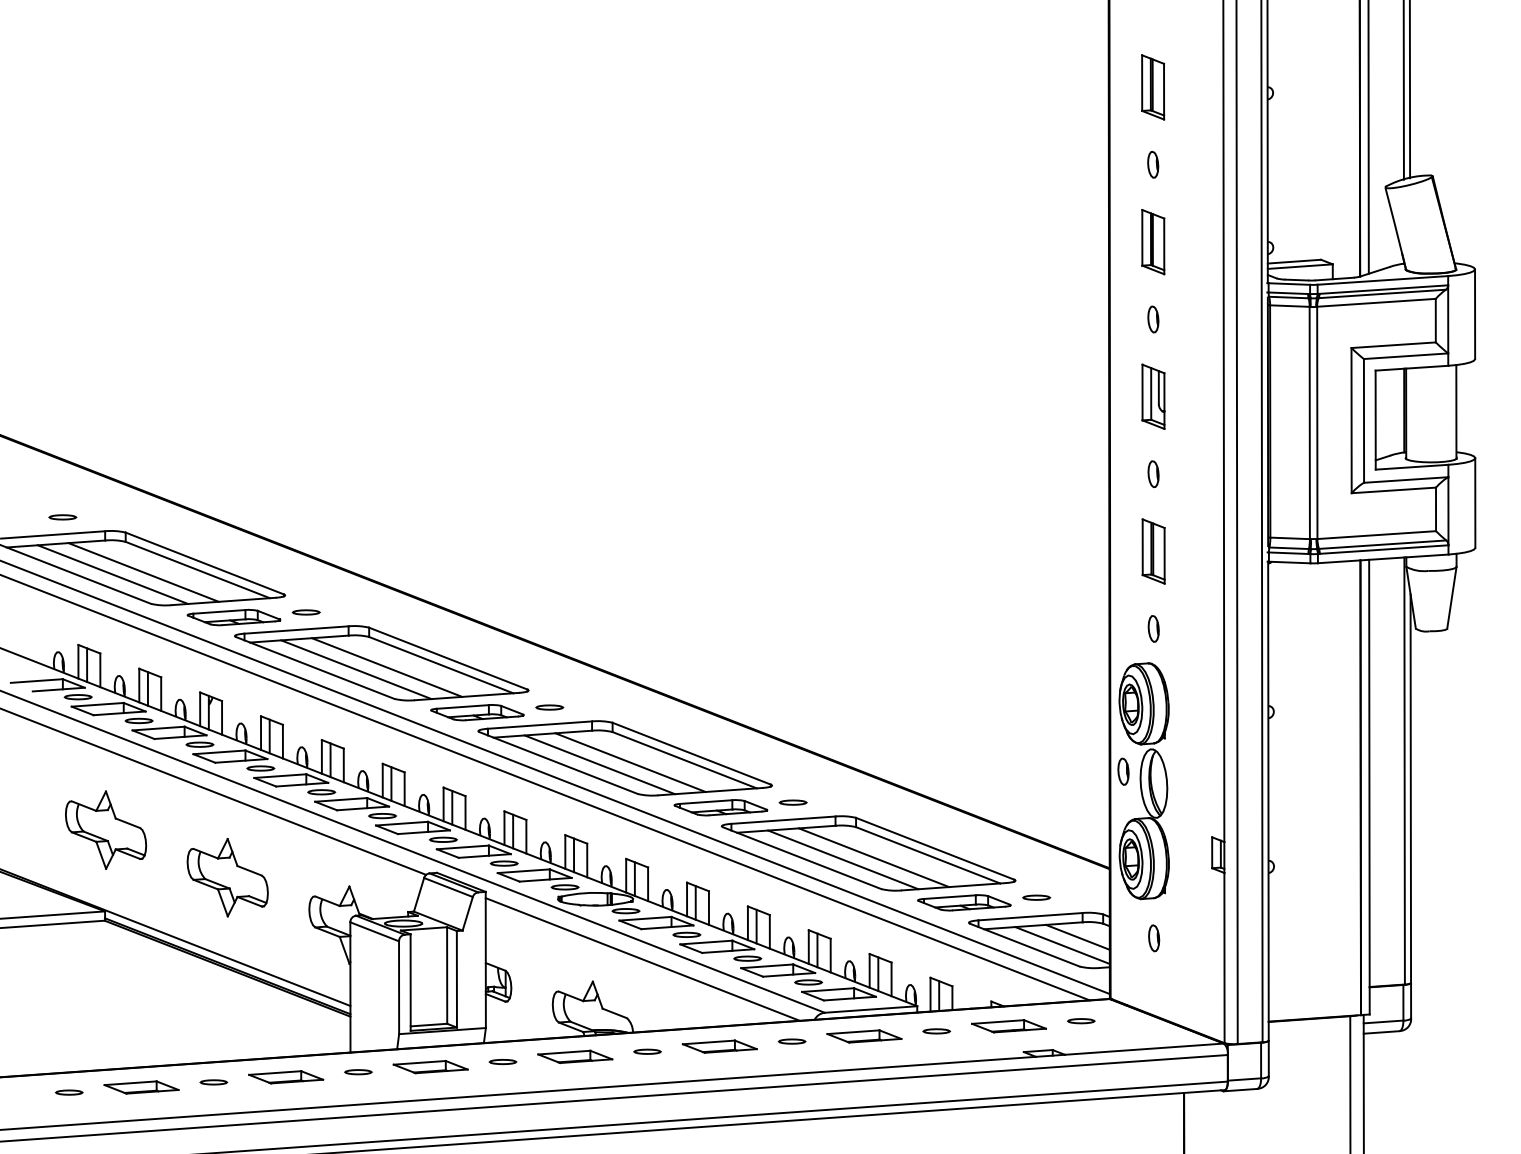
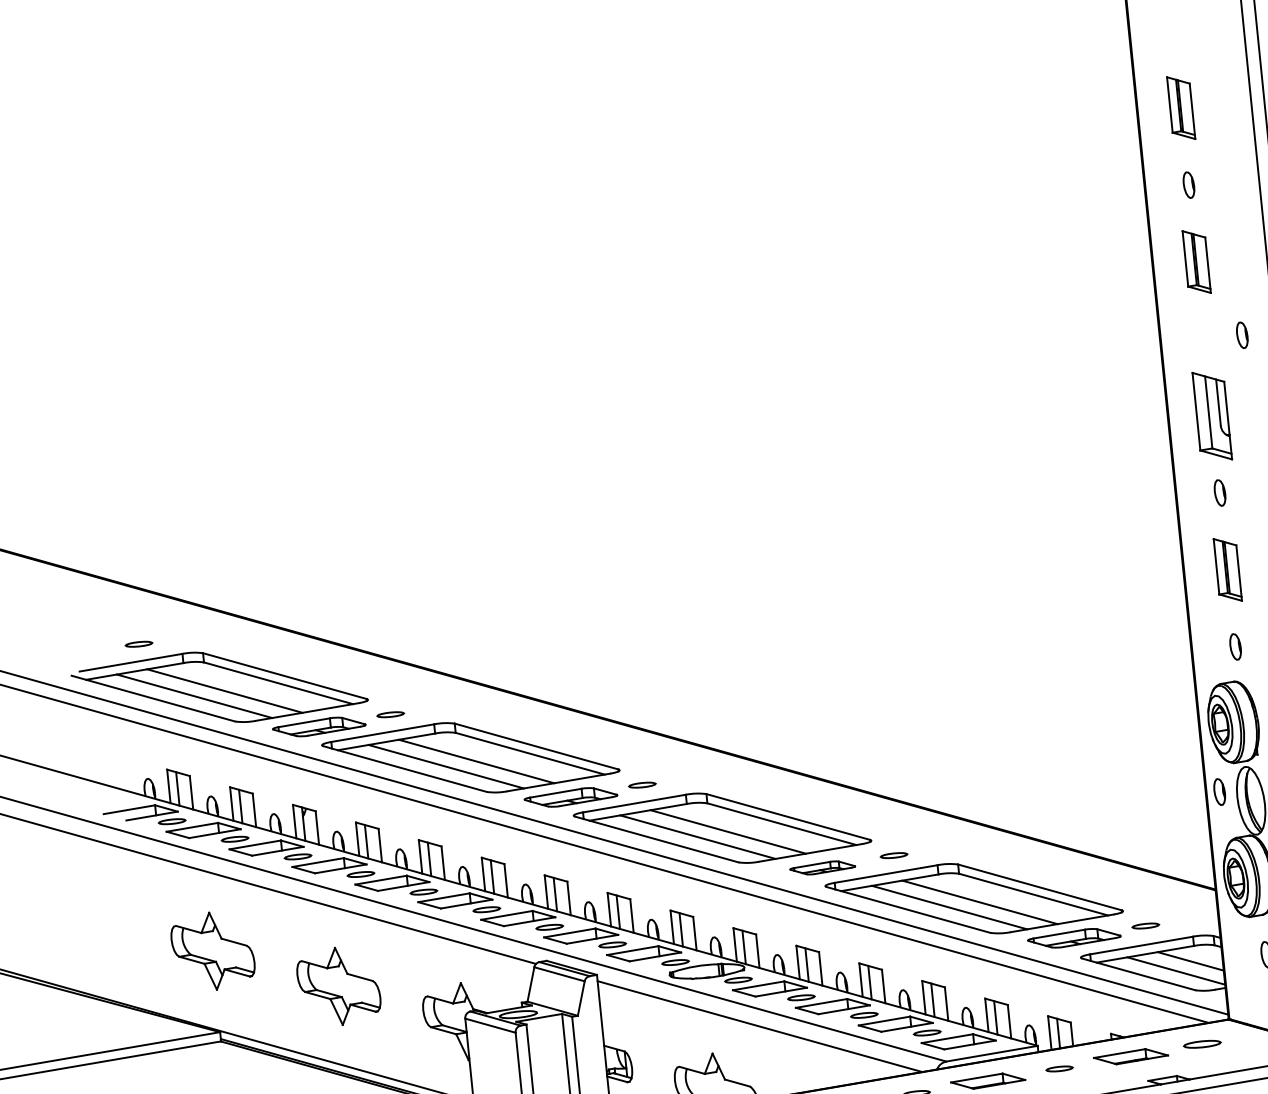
part: (1153, 319) -> (1242, 335), moved
part: (1153, 396) -> (1212, 415), size x1.4
part: (720, 807) -> (822, 867), size x0.7
part: (1081, 1021) -> (1202, 1044), size x1.4

